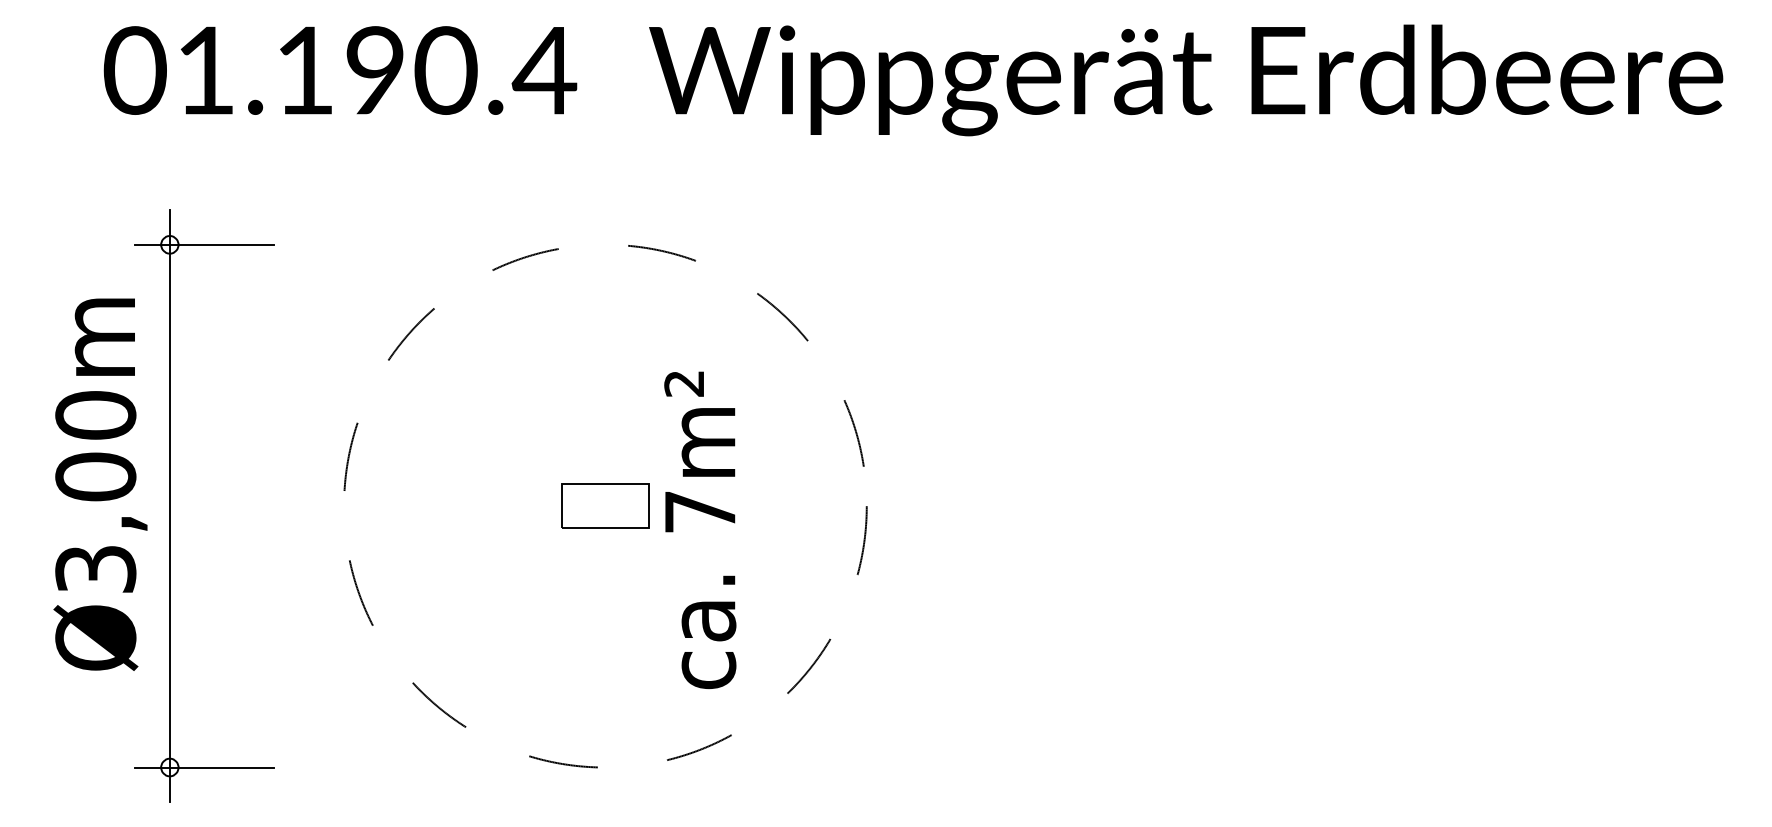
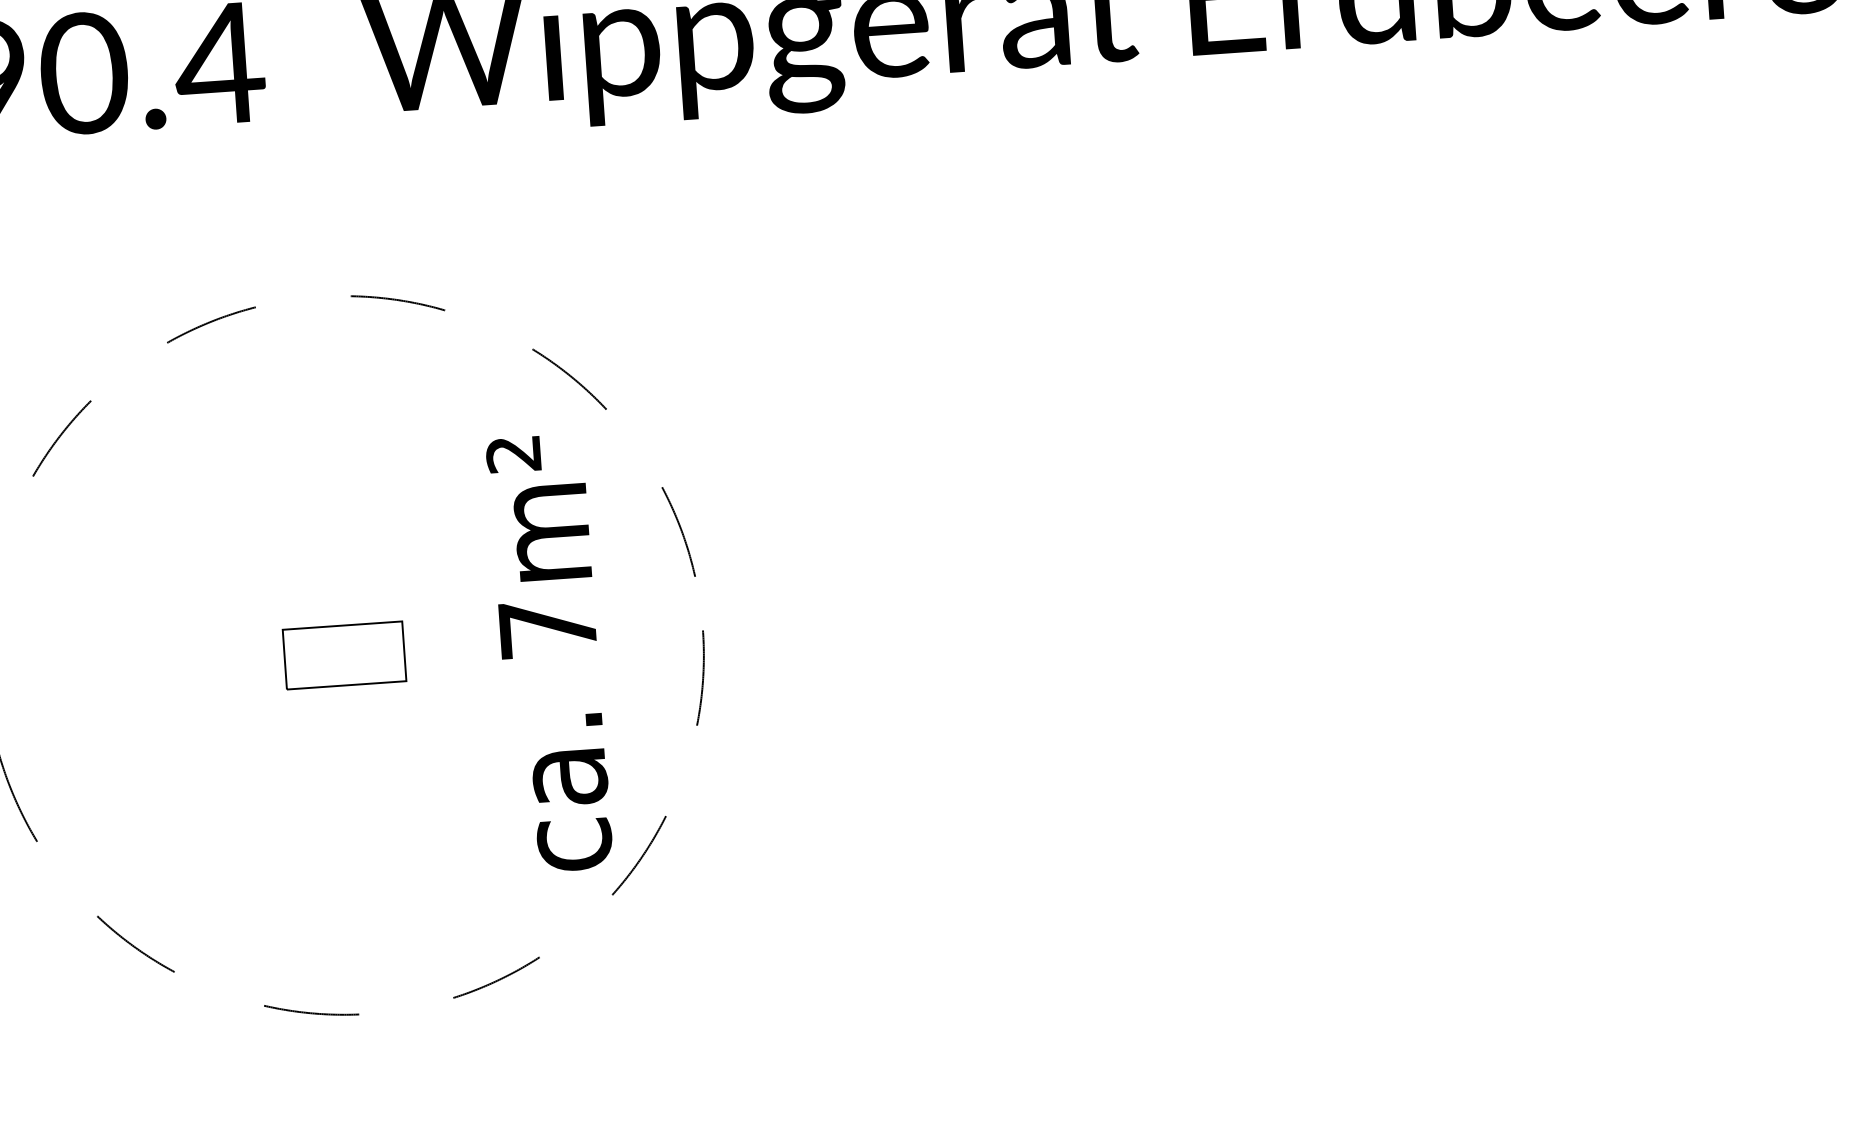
text: (700, 529) -> (549, 652), moved

